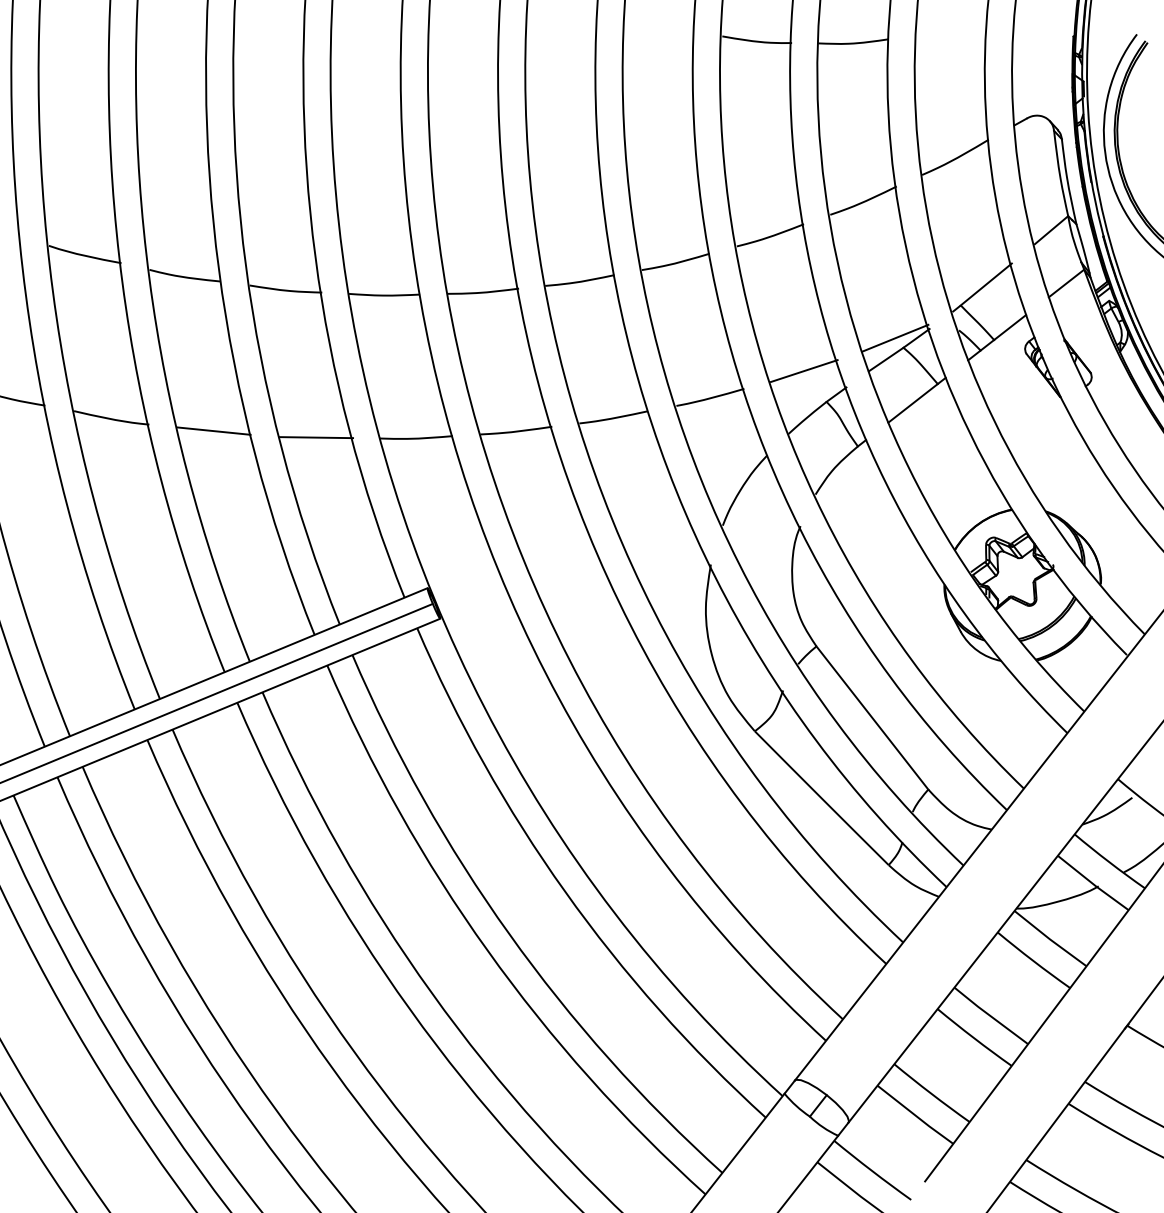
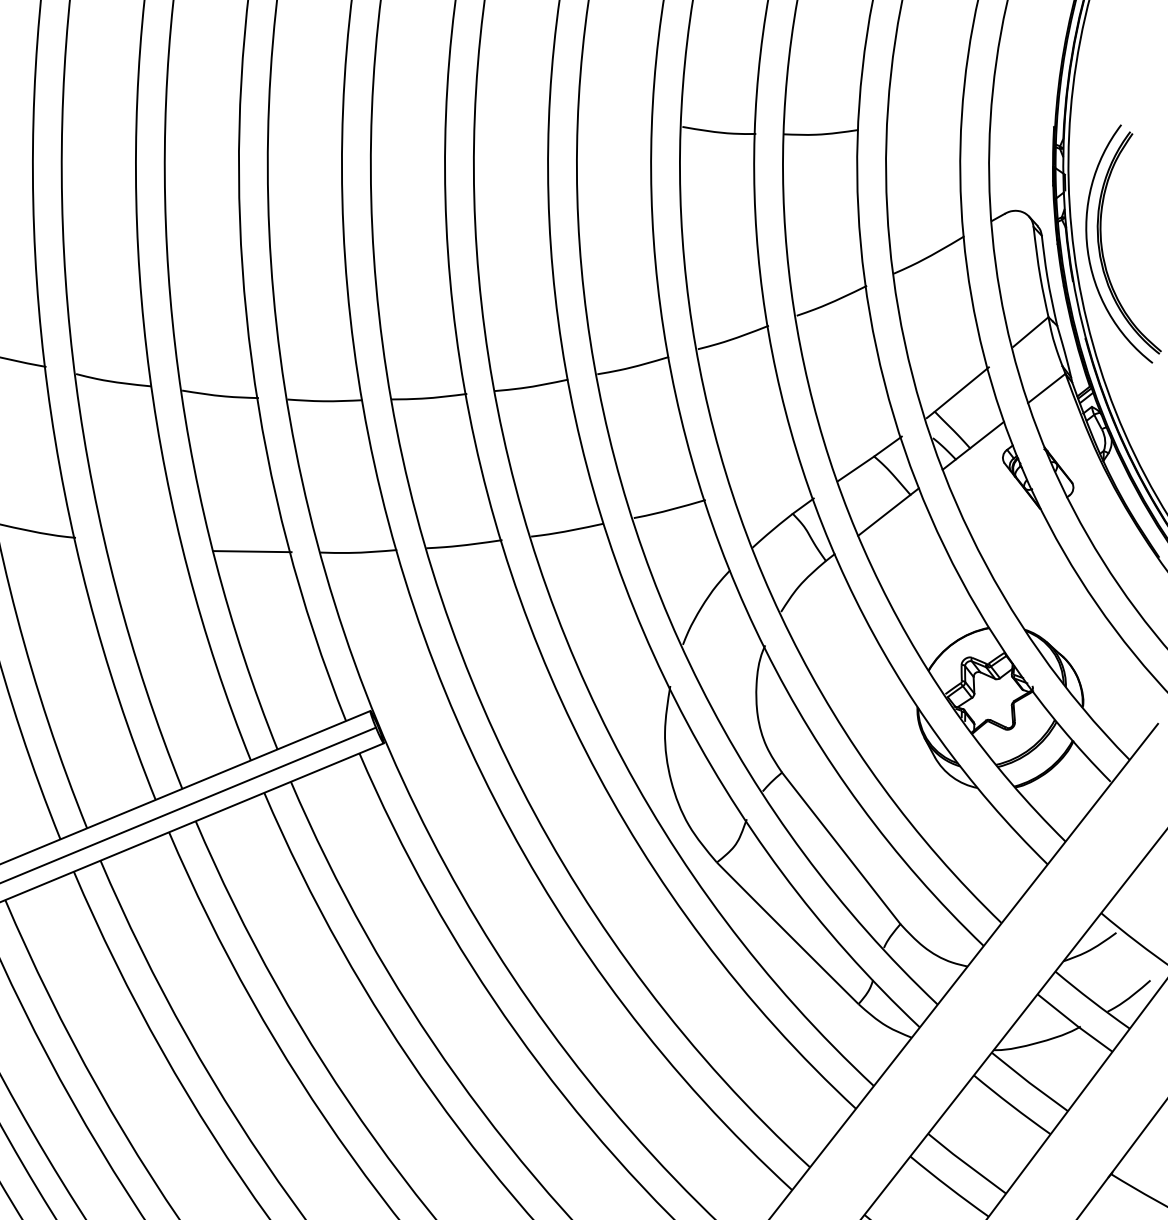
line: (895, 337) -> (865, 445), removed
line: (803, 371) -> (768, 481), removed
line: (213, 430) -> (143, 544), removed

